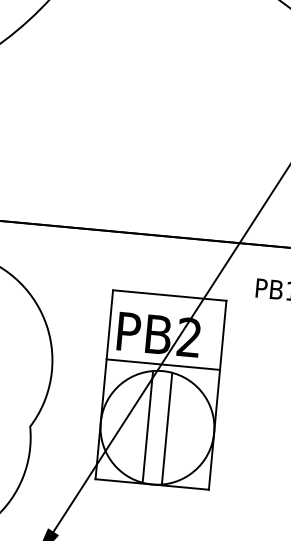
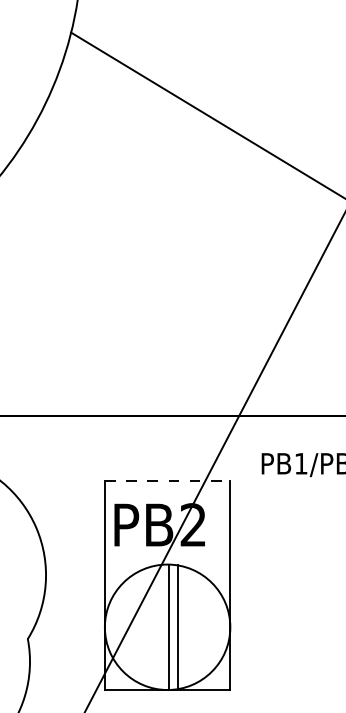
line: (169, 295) -> (167, 480), solid -> dashed
line: (163, 364) -> (167, 557), removed
line: (147, 427) -> (168, 627), moved

